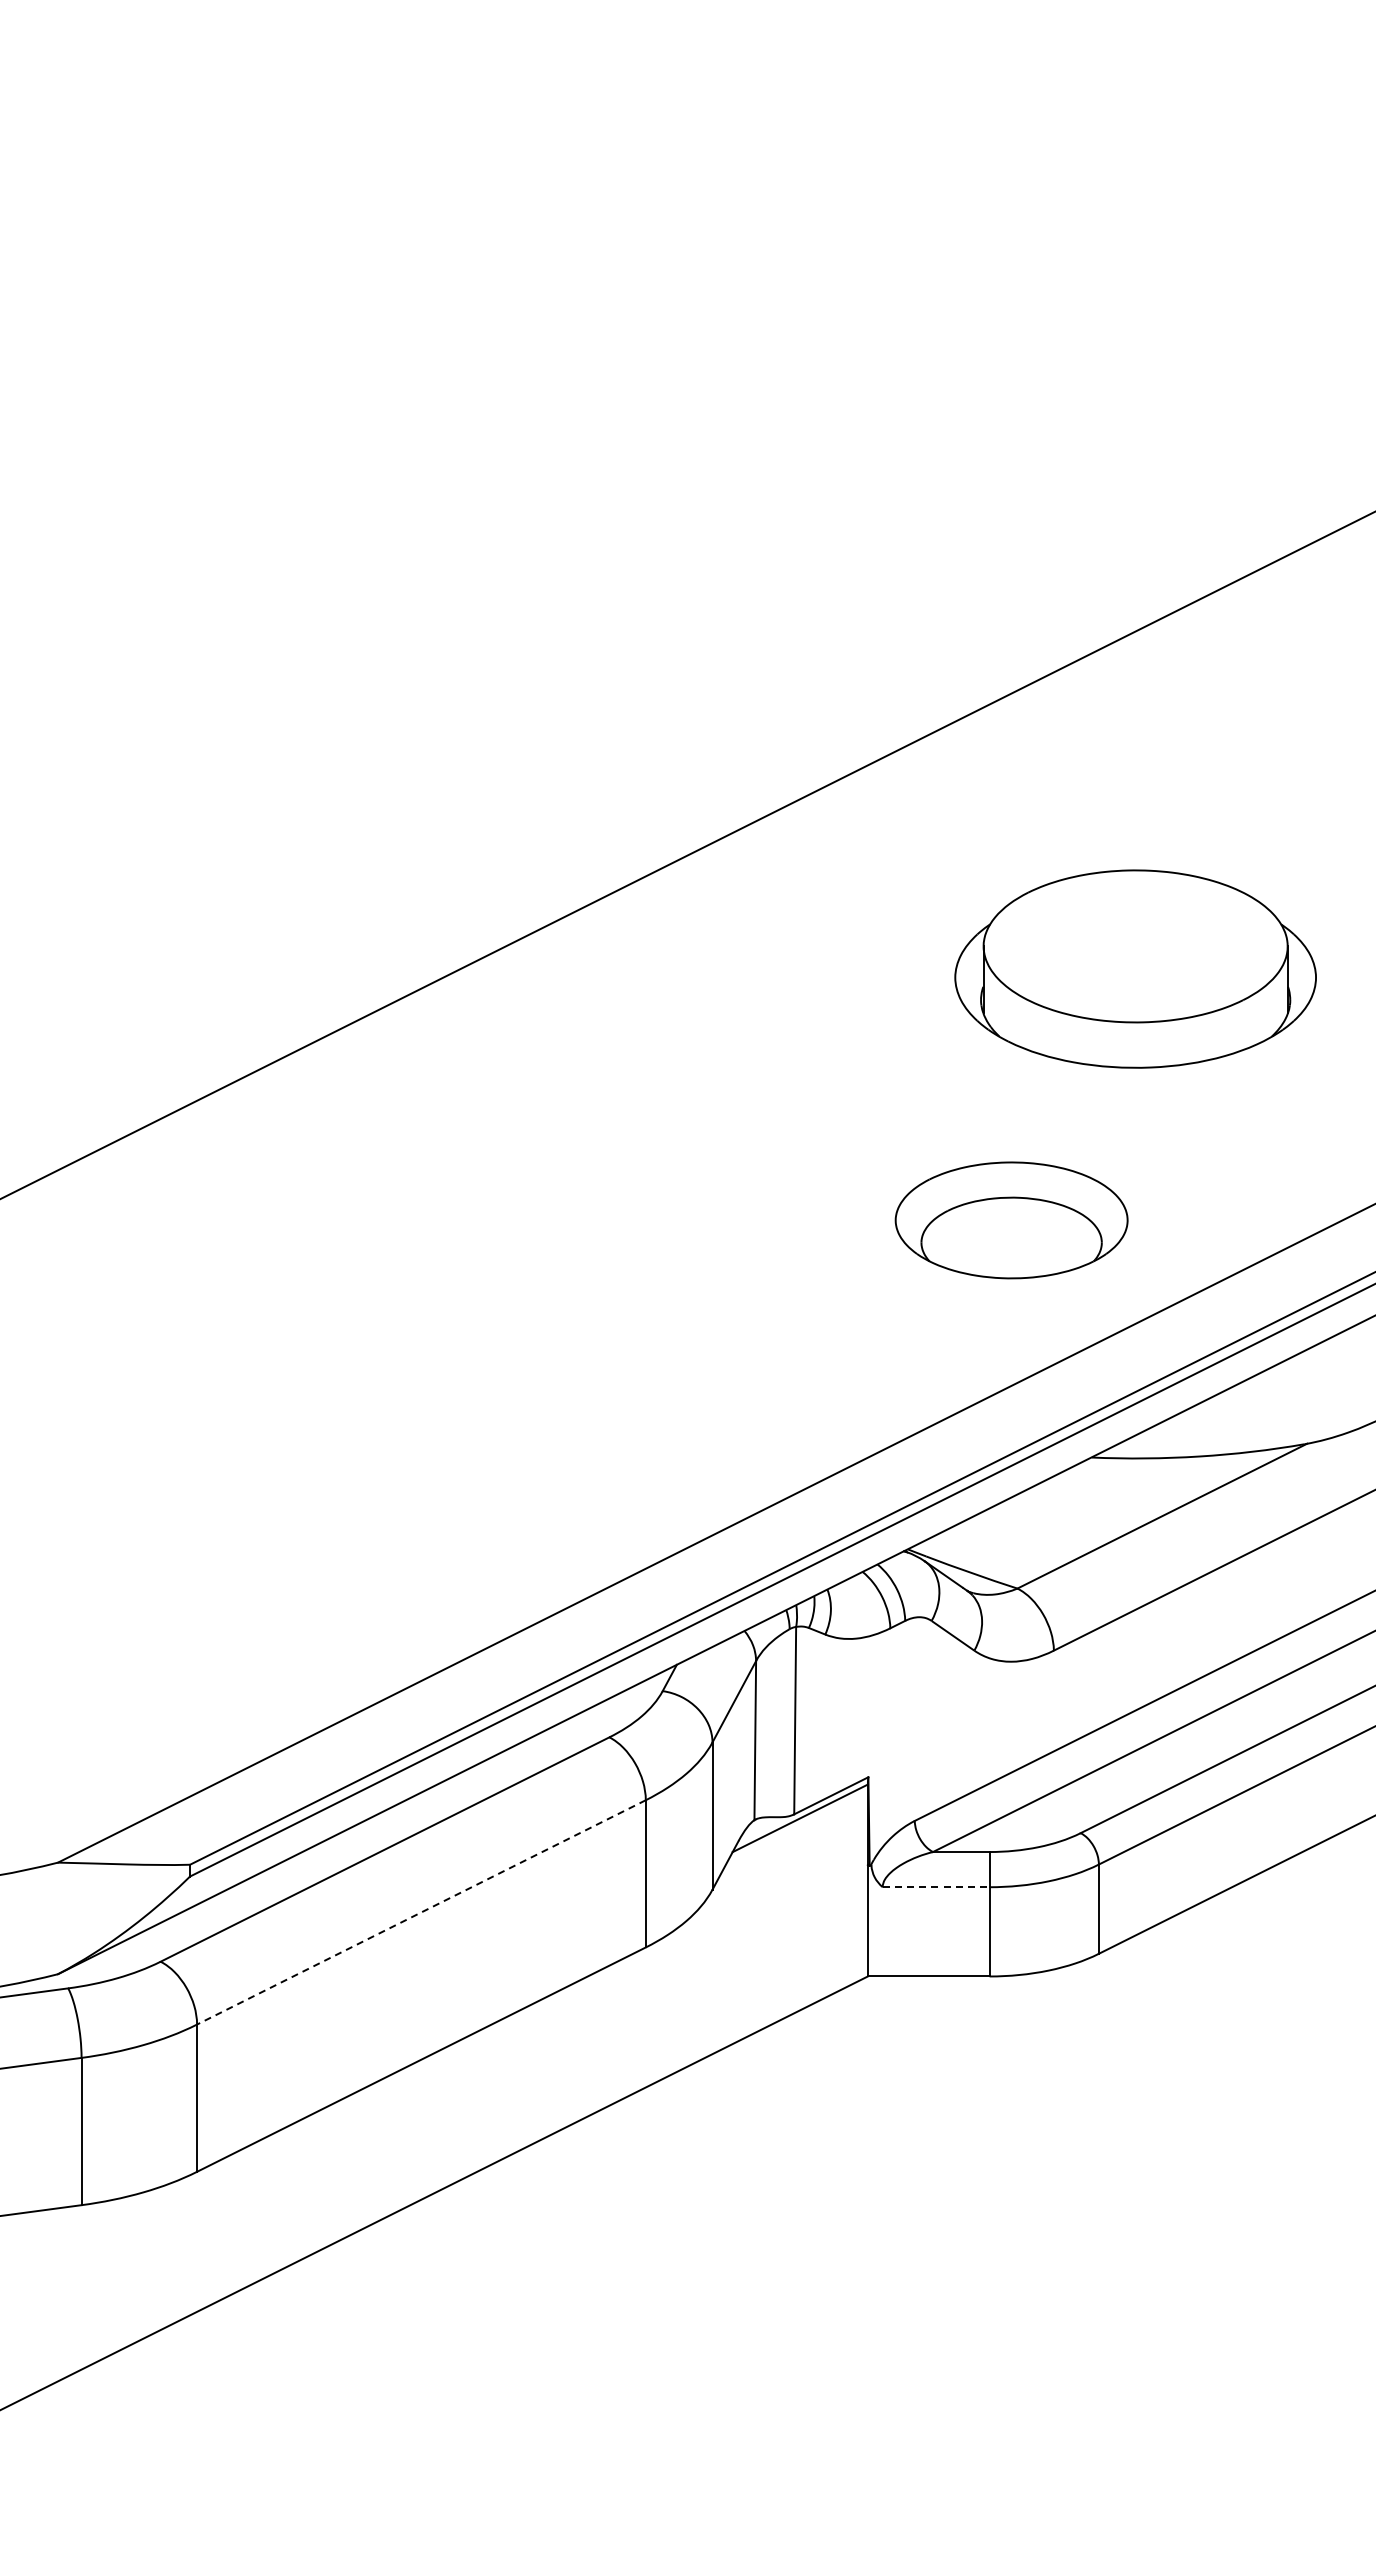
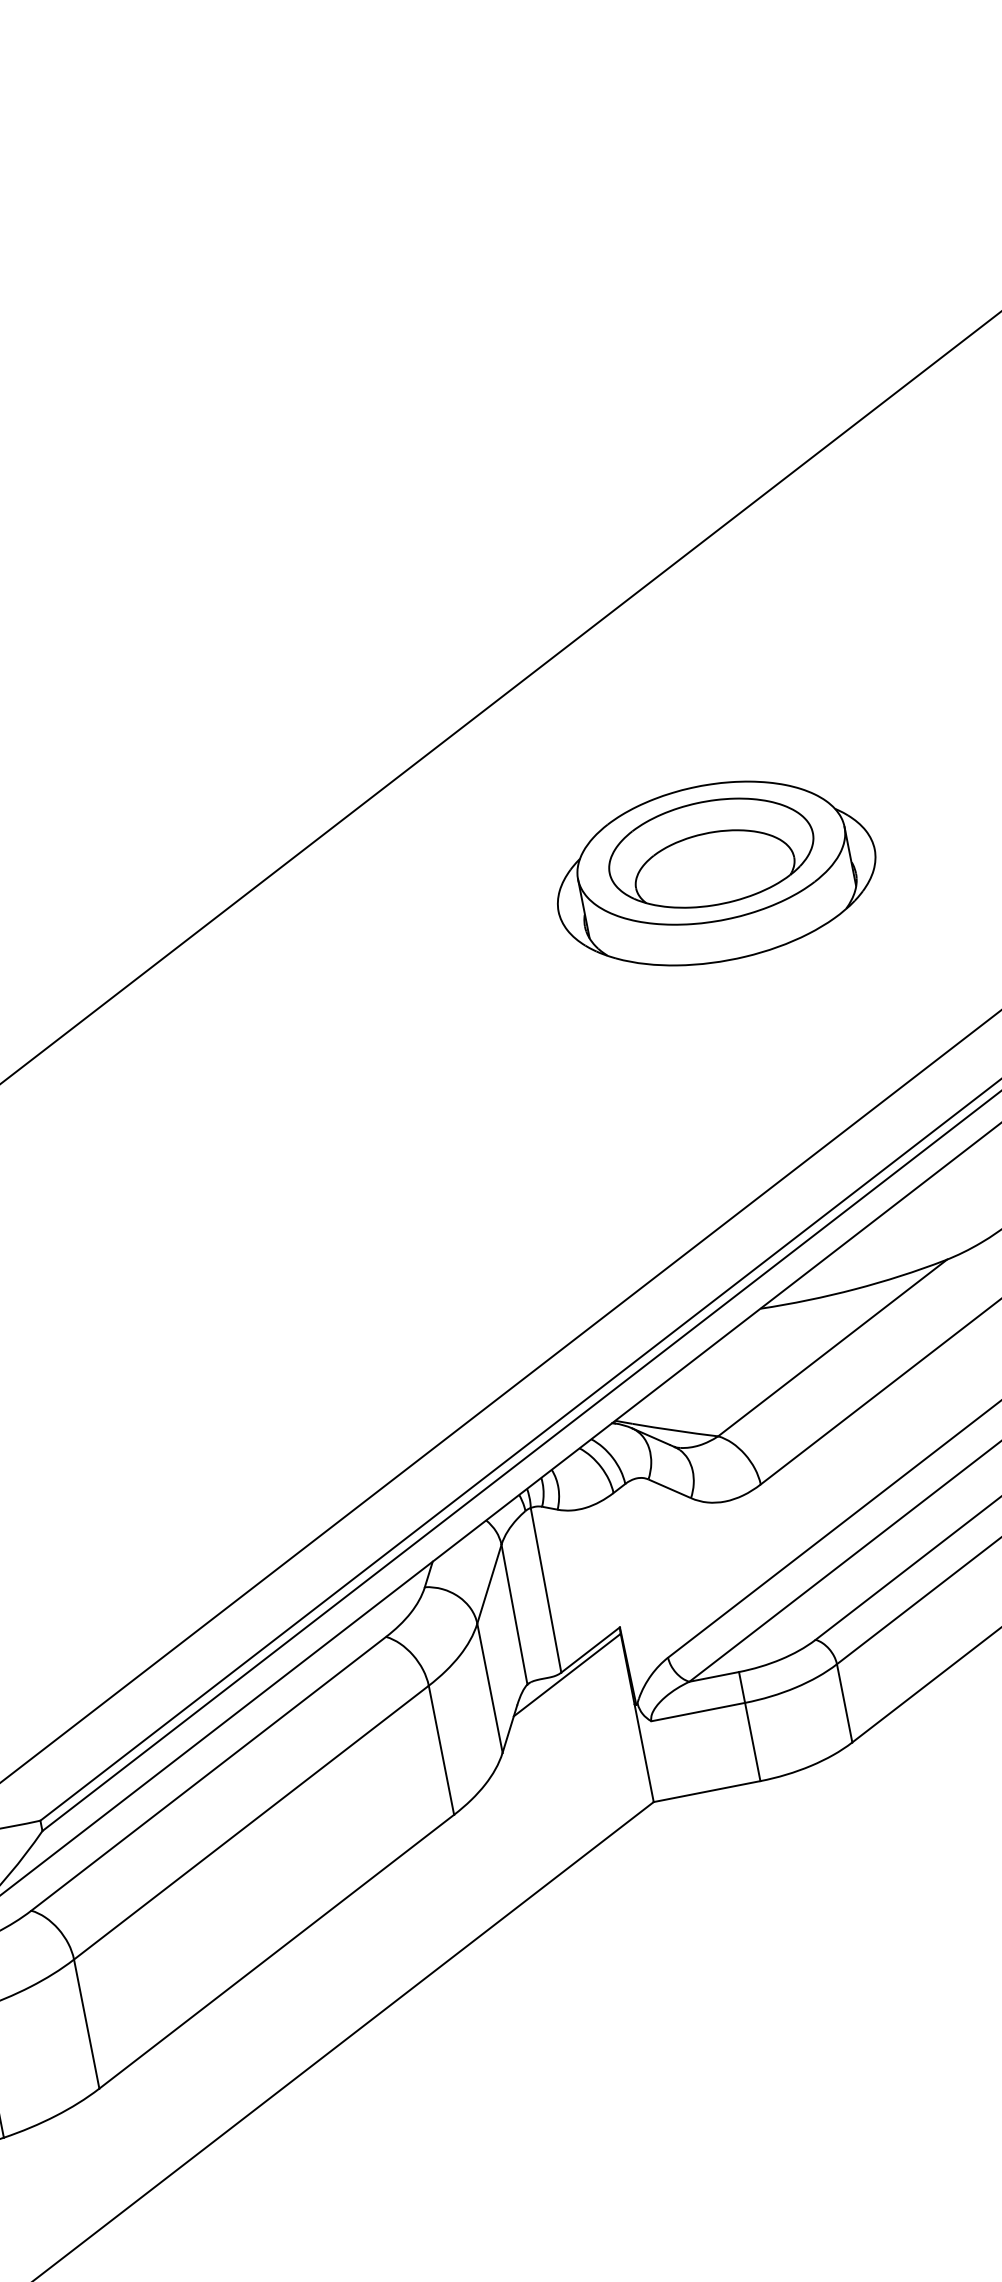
part: (1011, 1220) -> (711, 853), moved
line: (936, 1887) -> (698, 1712), dashed -> solid
line: (421, 1912) -> (251, 1822), dashed -> solid

